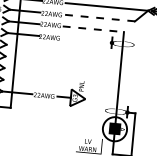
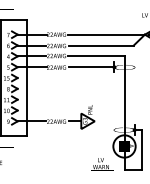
line: (100, 18) -> (101, 45), dashed -> solid
line: (93, 29) -> (96, 56), dashed -> solid
line: (87, 40) -> (91, 67), added

